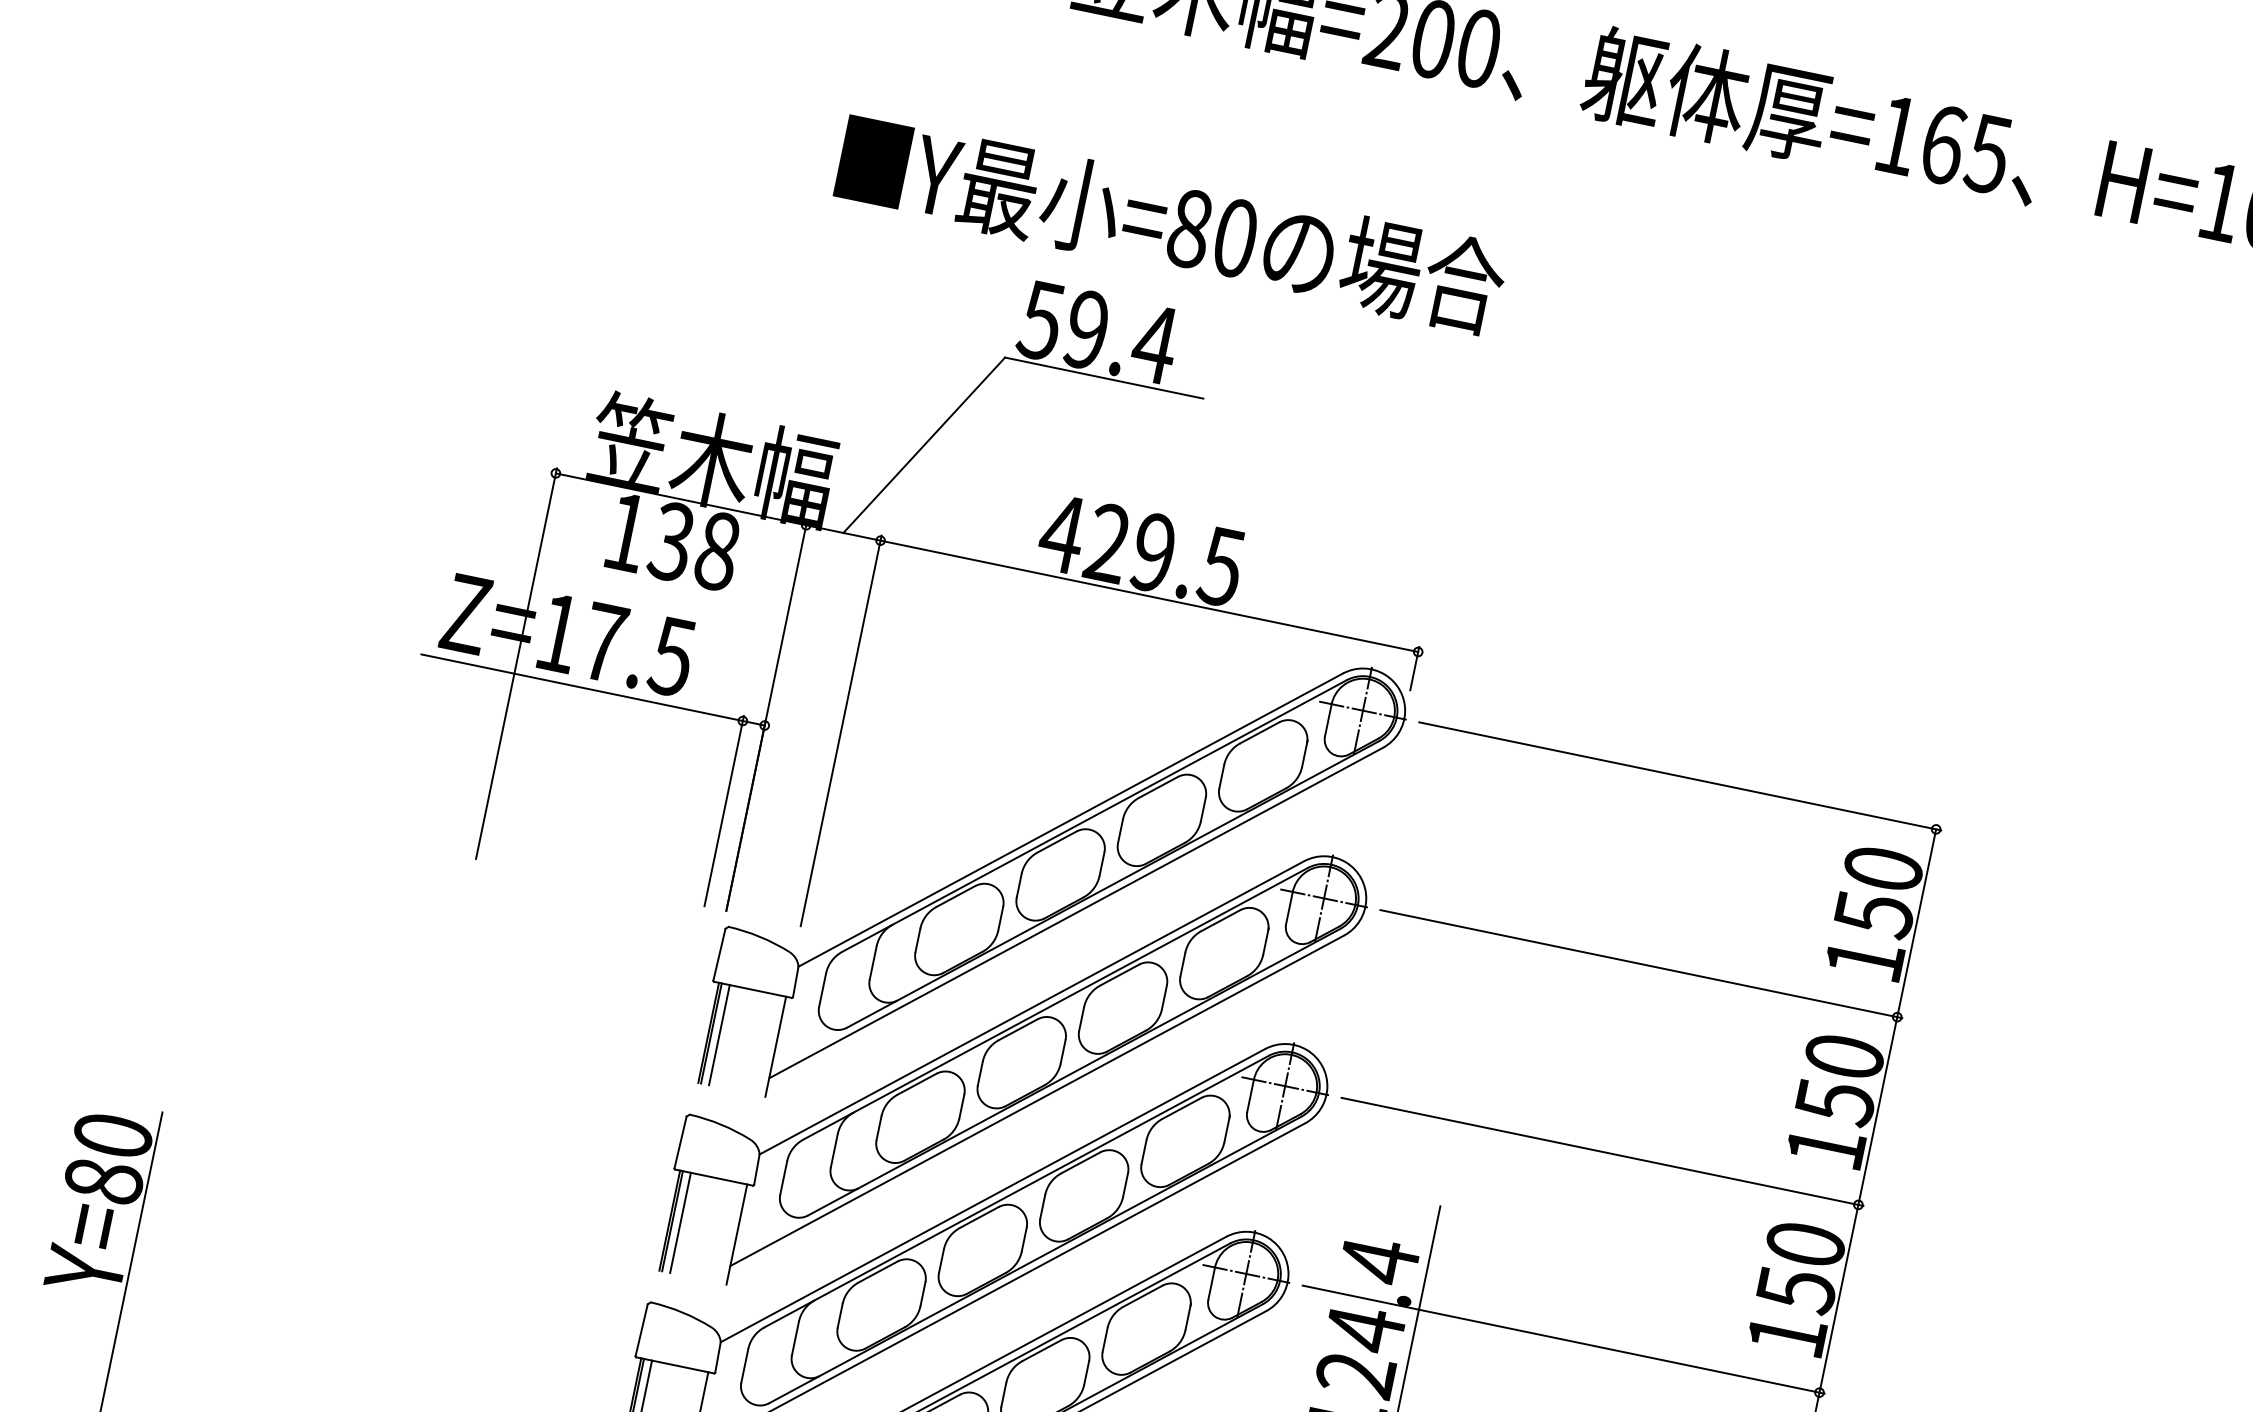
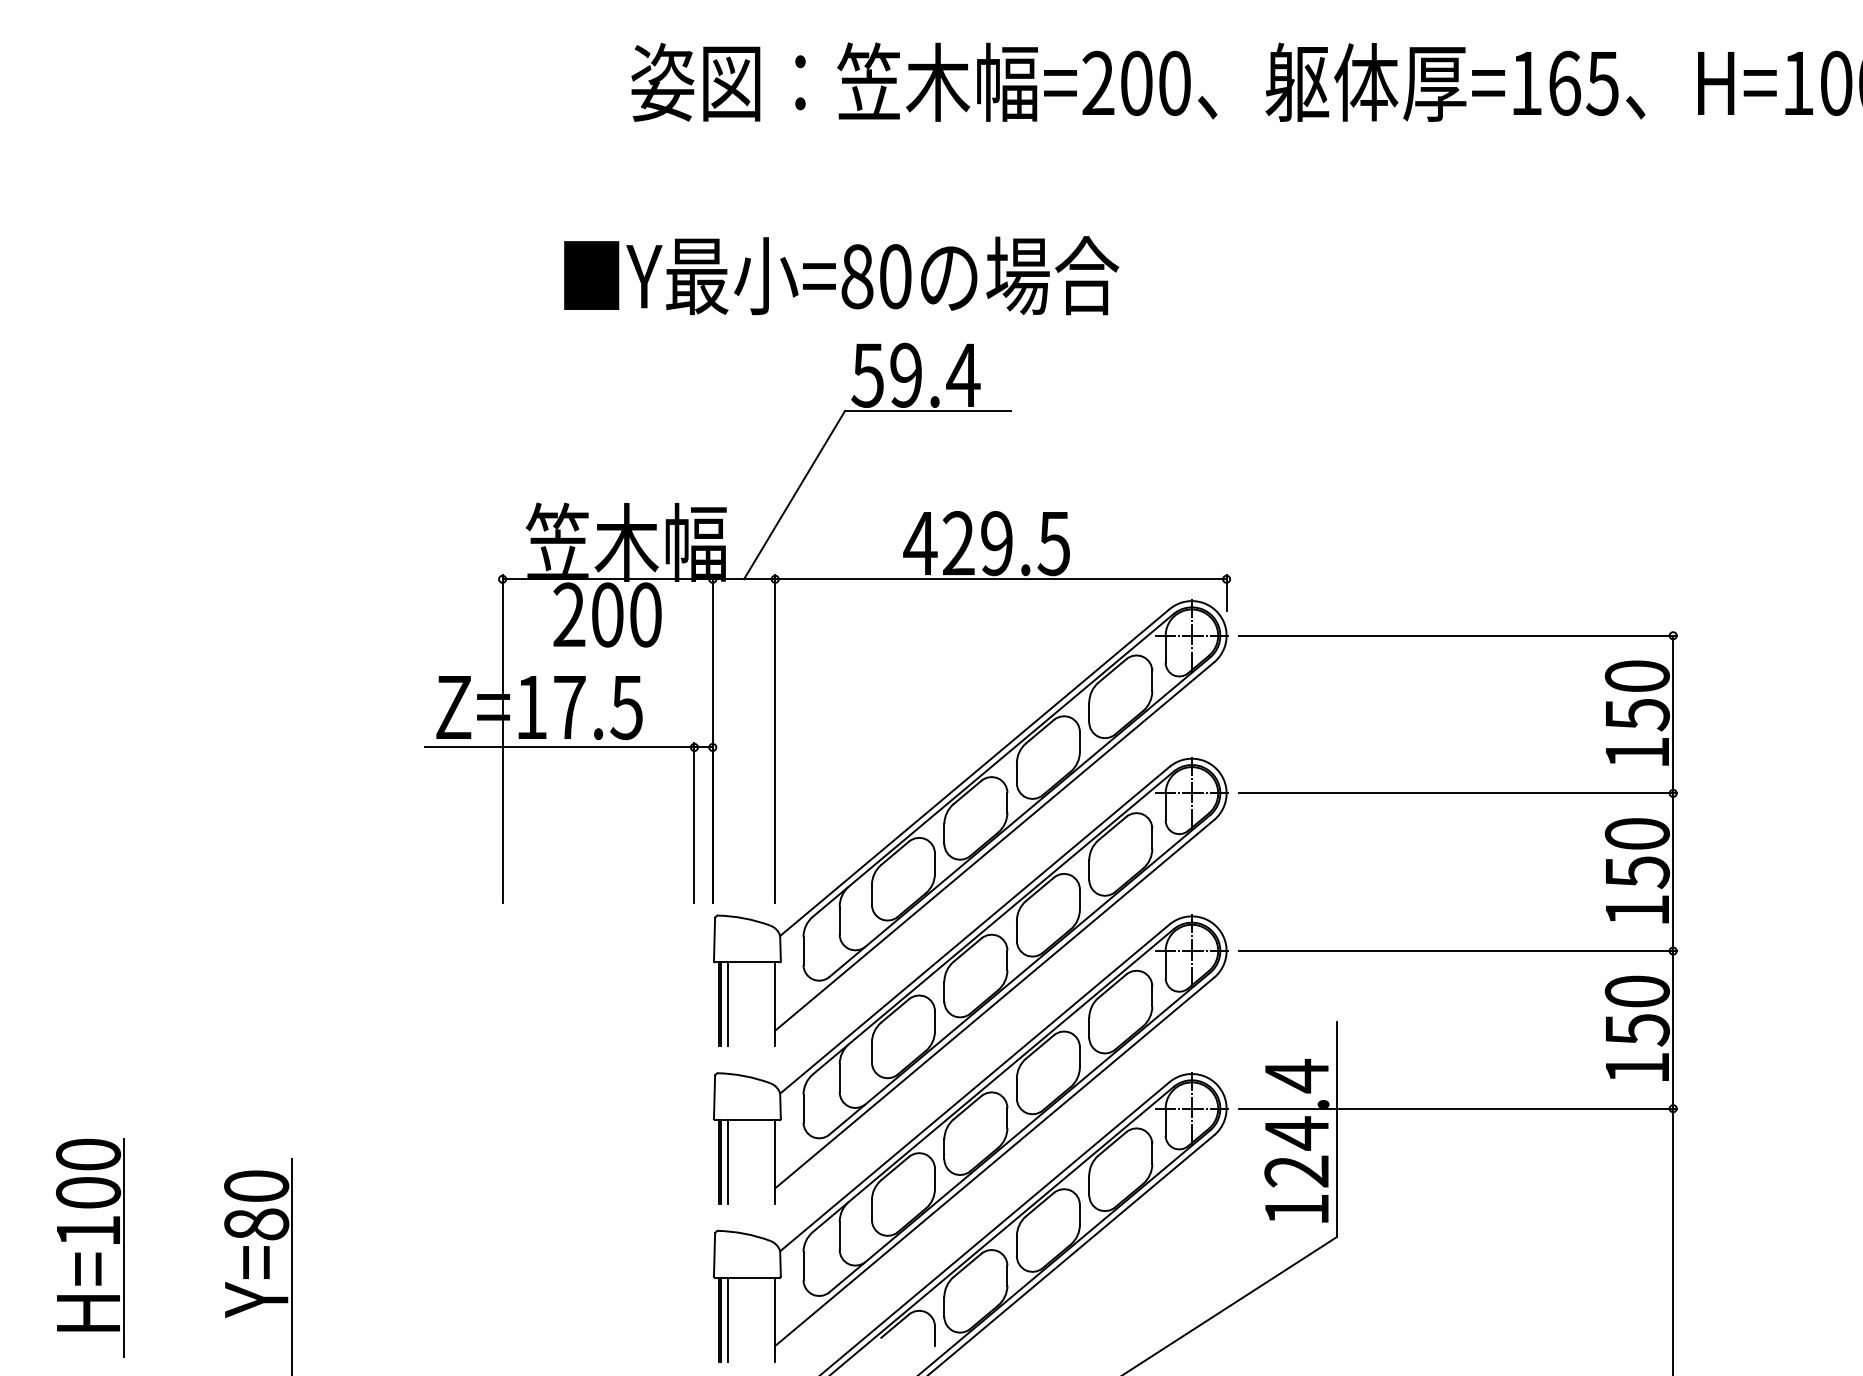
text: (1171, 223) -> (841, 275), moved
text: (672, 541) -> (607, 614), 138 -> 200

